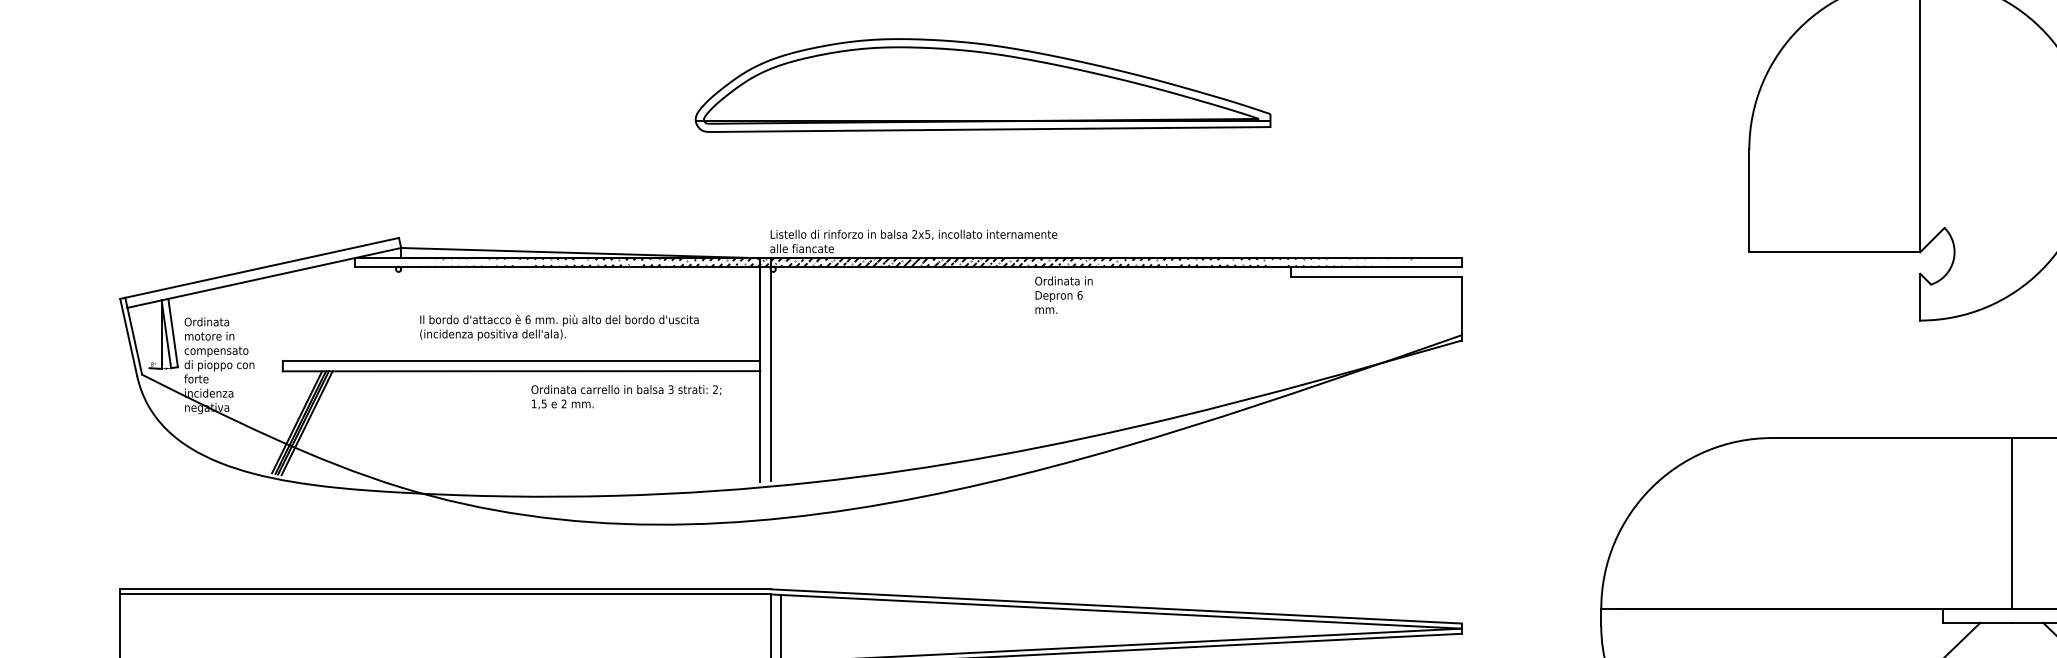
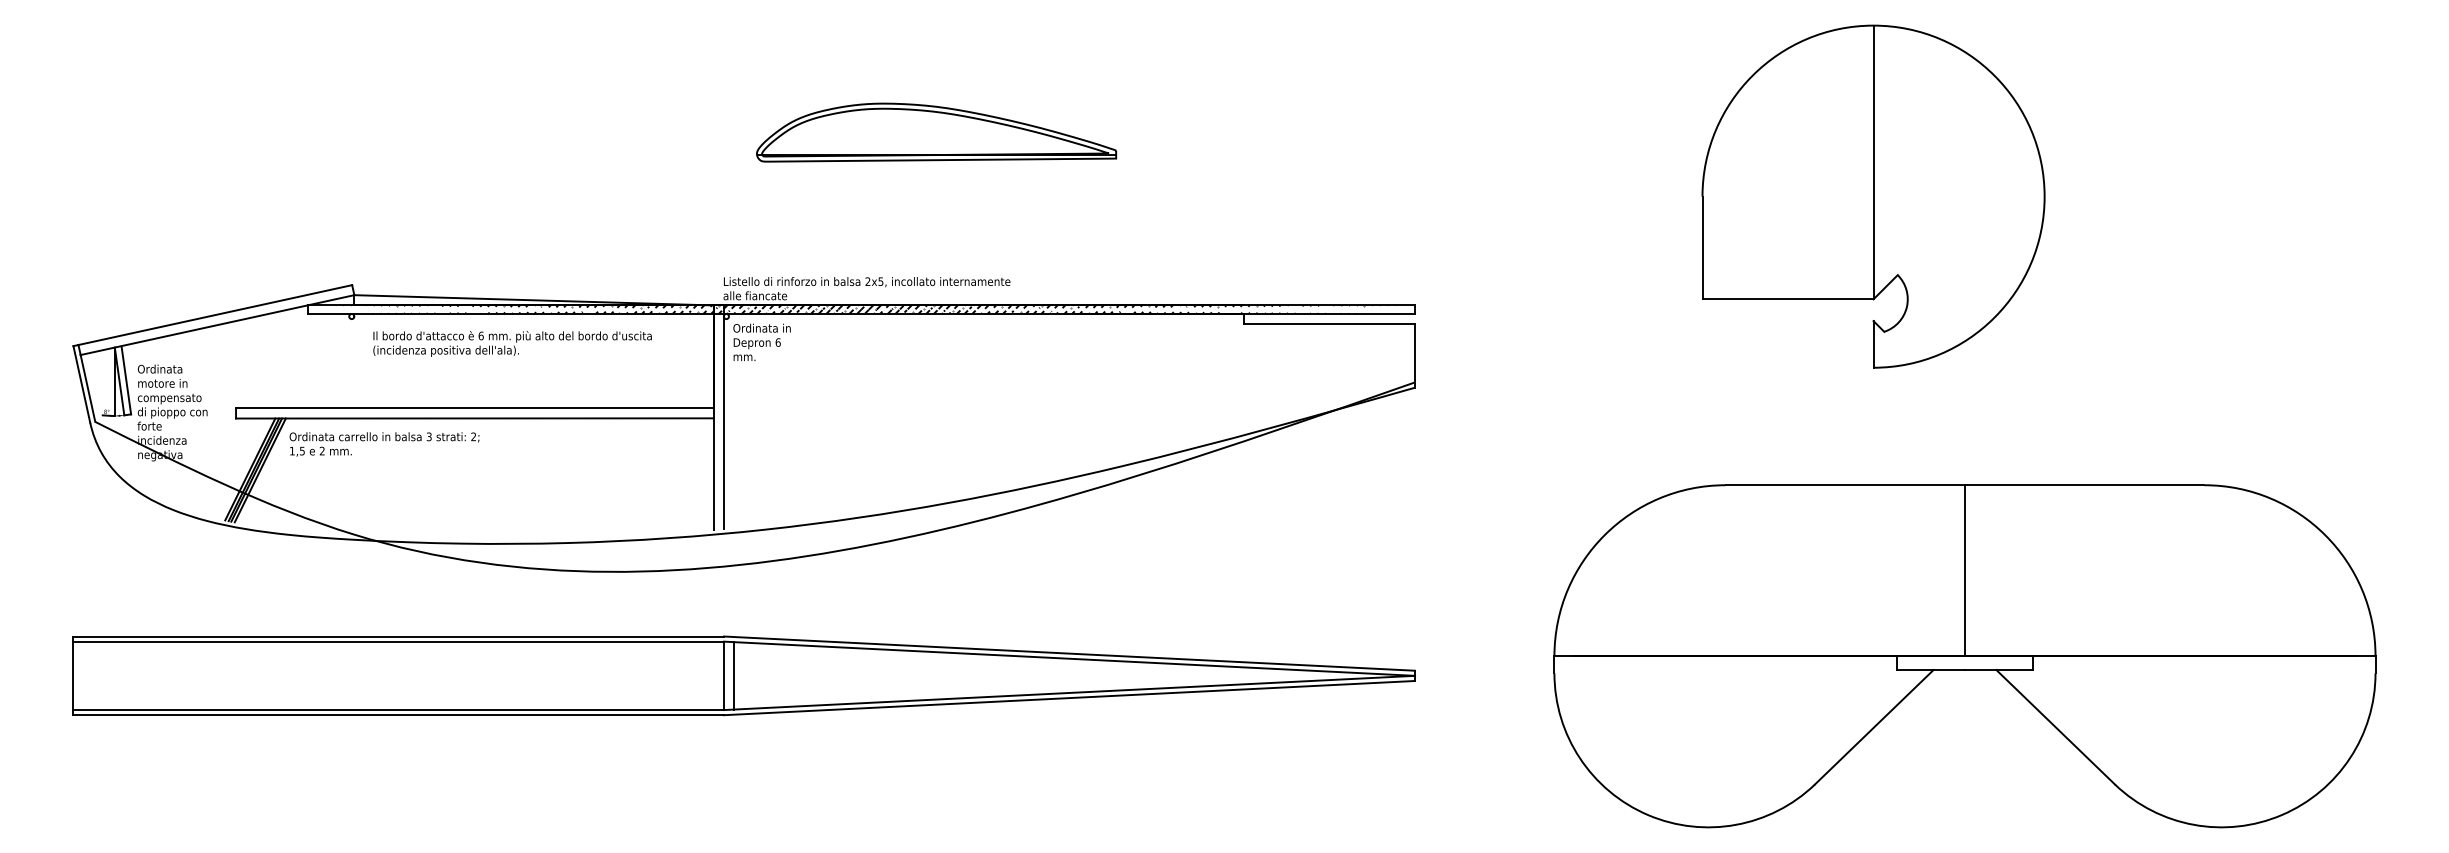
part: (983, 85) -> (936, 132), size x0.62
text: (1063, 294) -> (761, 341), moved
text: (559, 327) -> (512, 343), moved
text: (626, 397) -> (384, 444), moved

